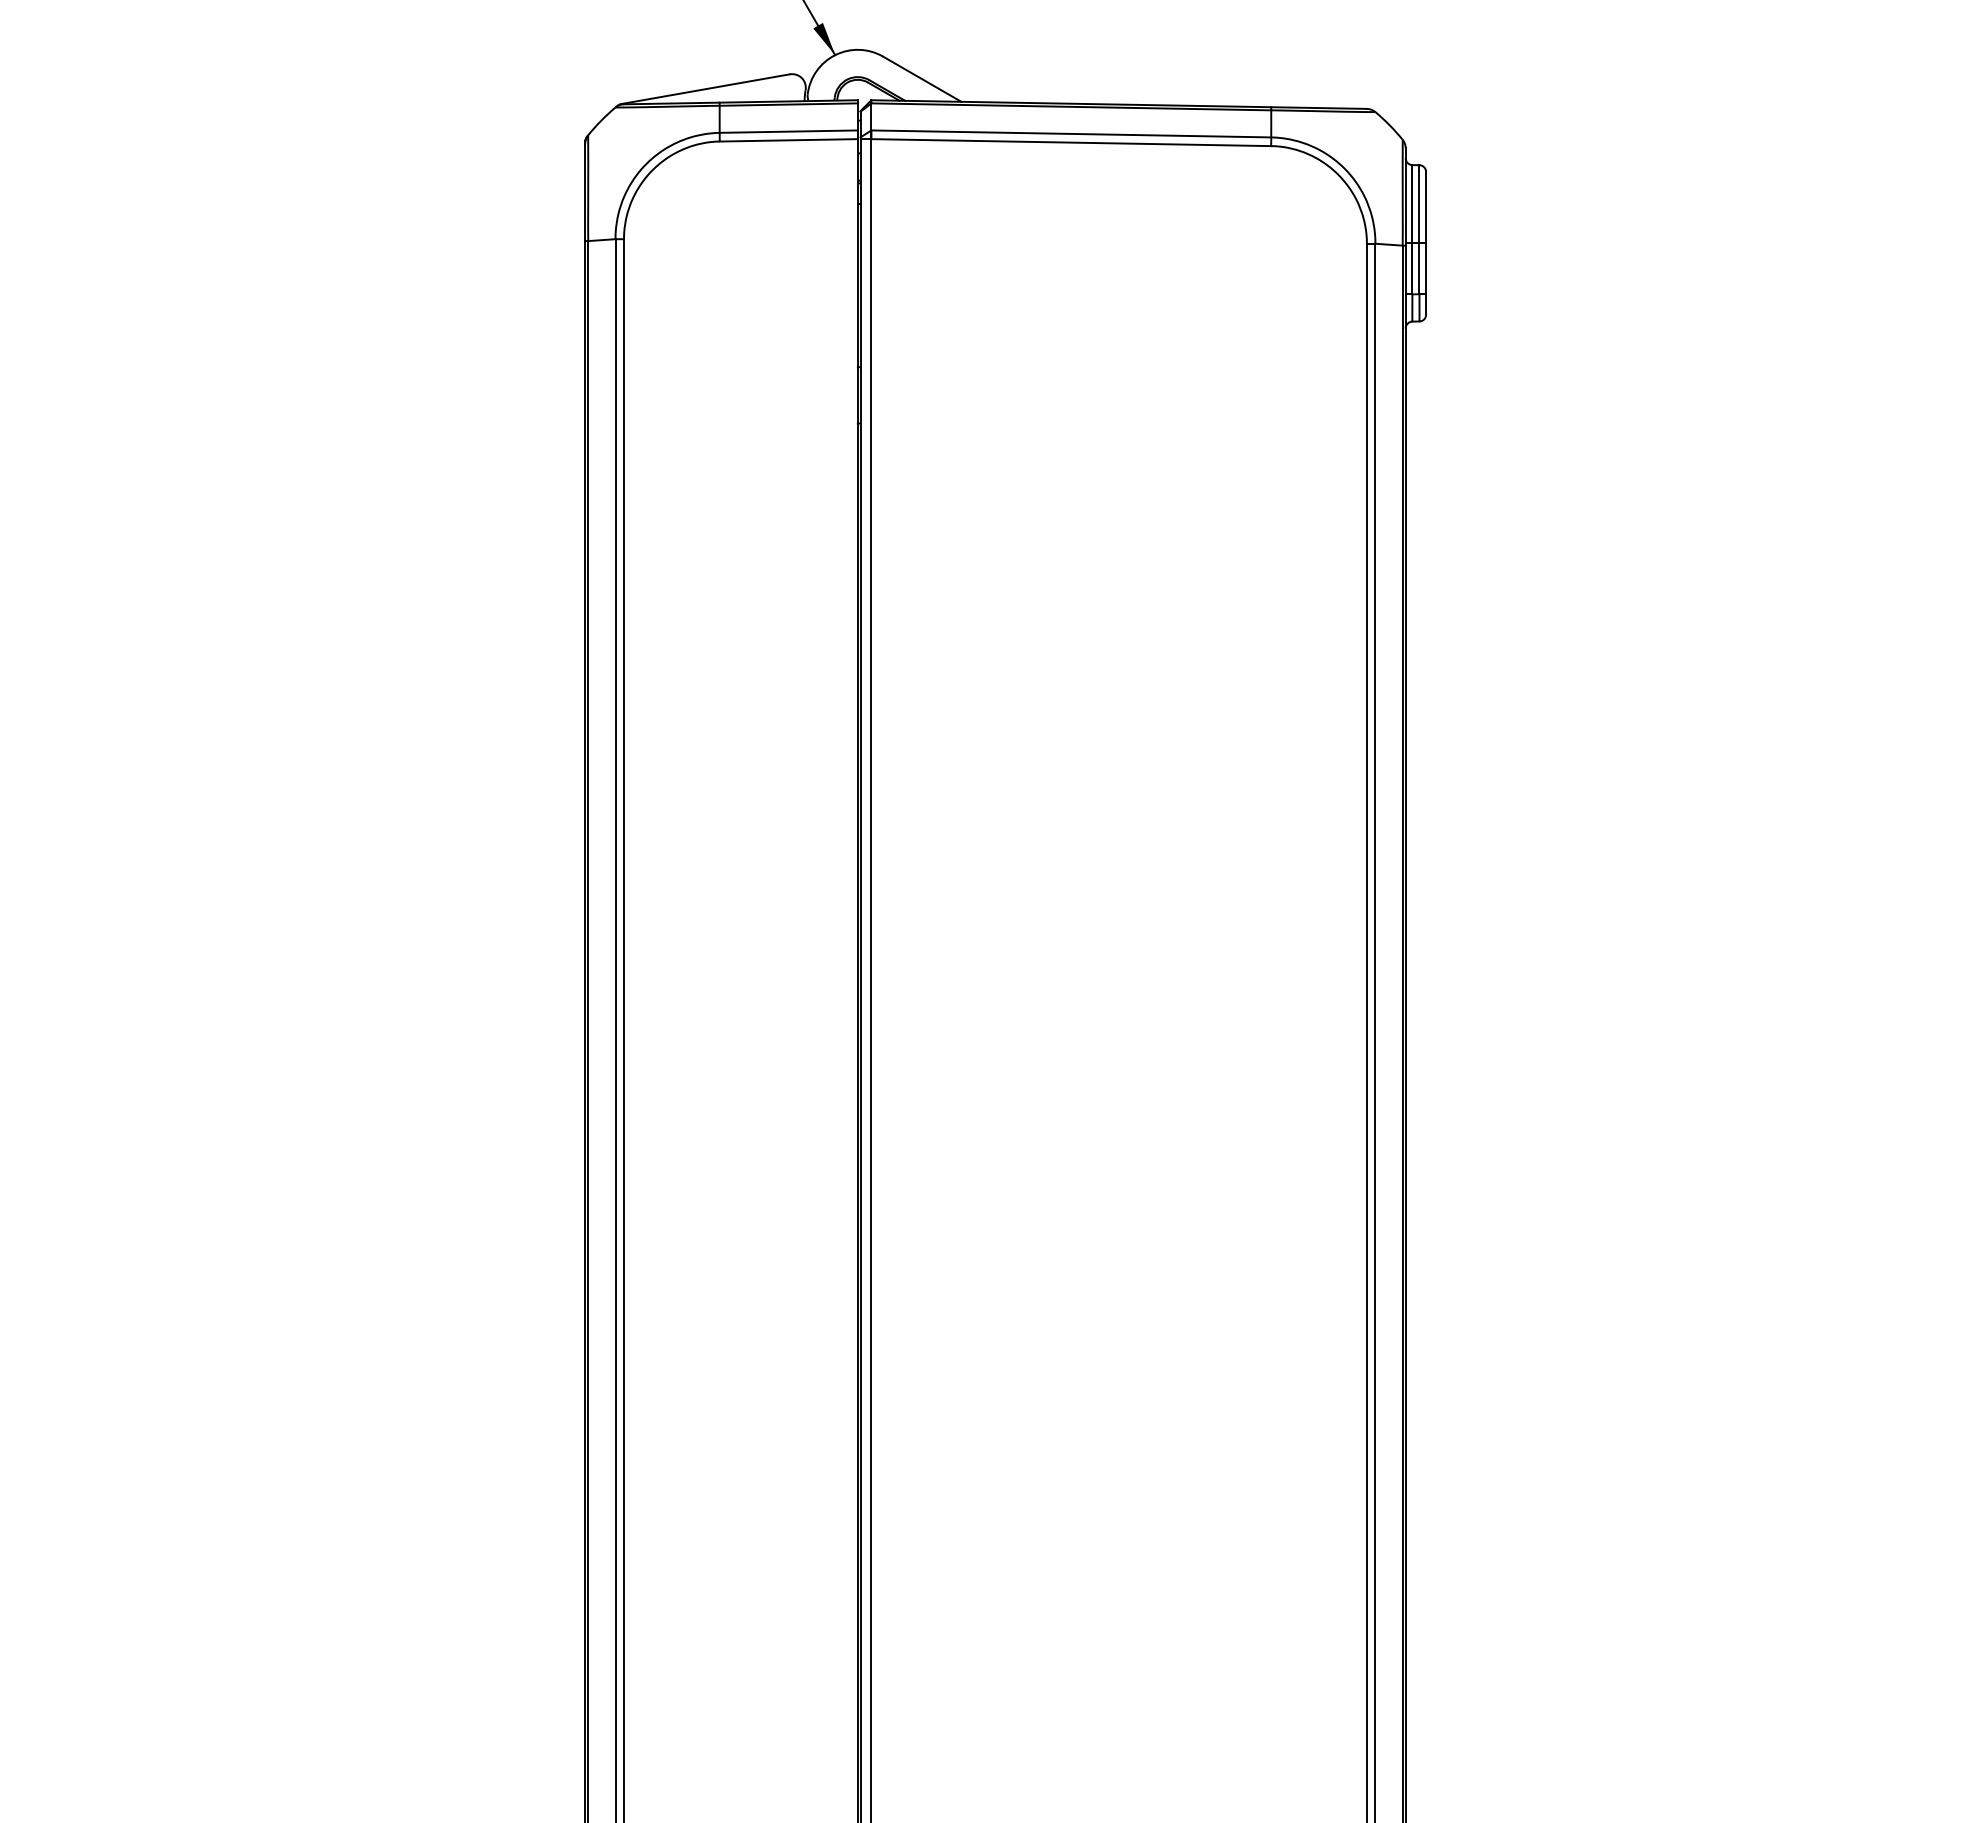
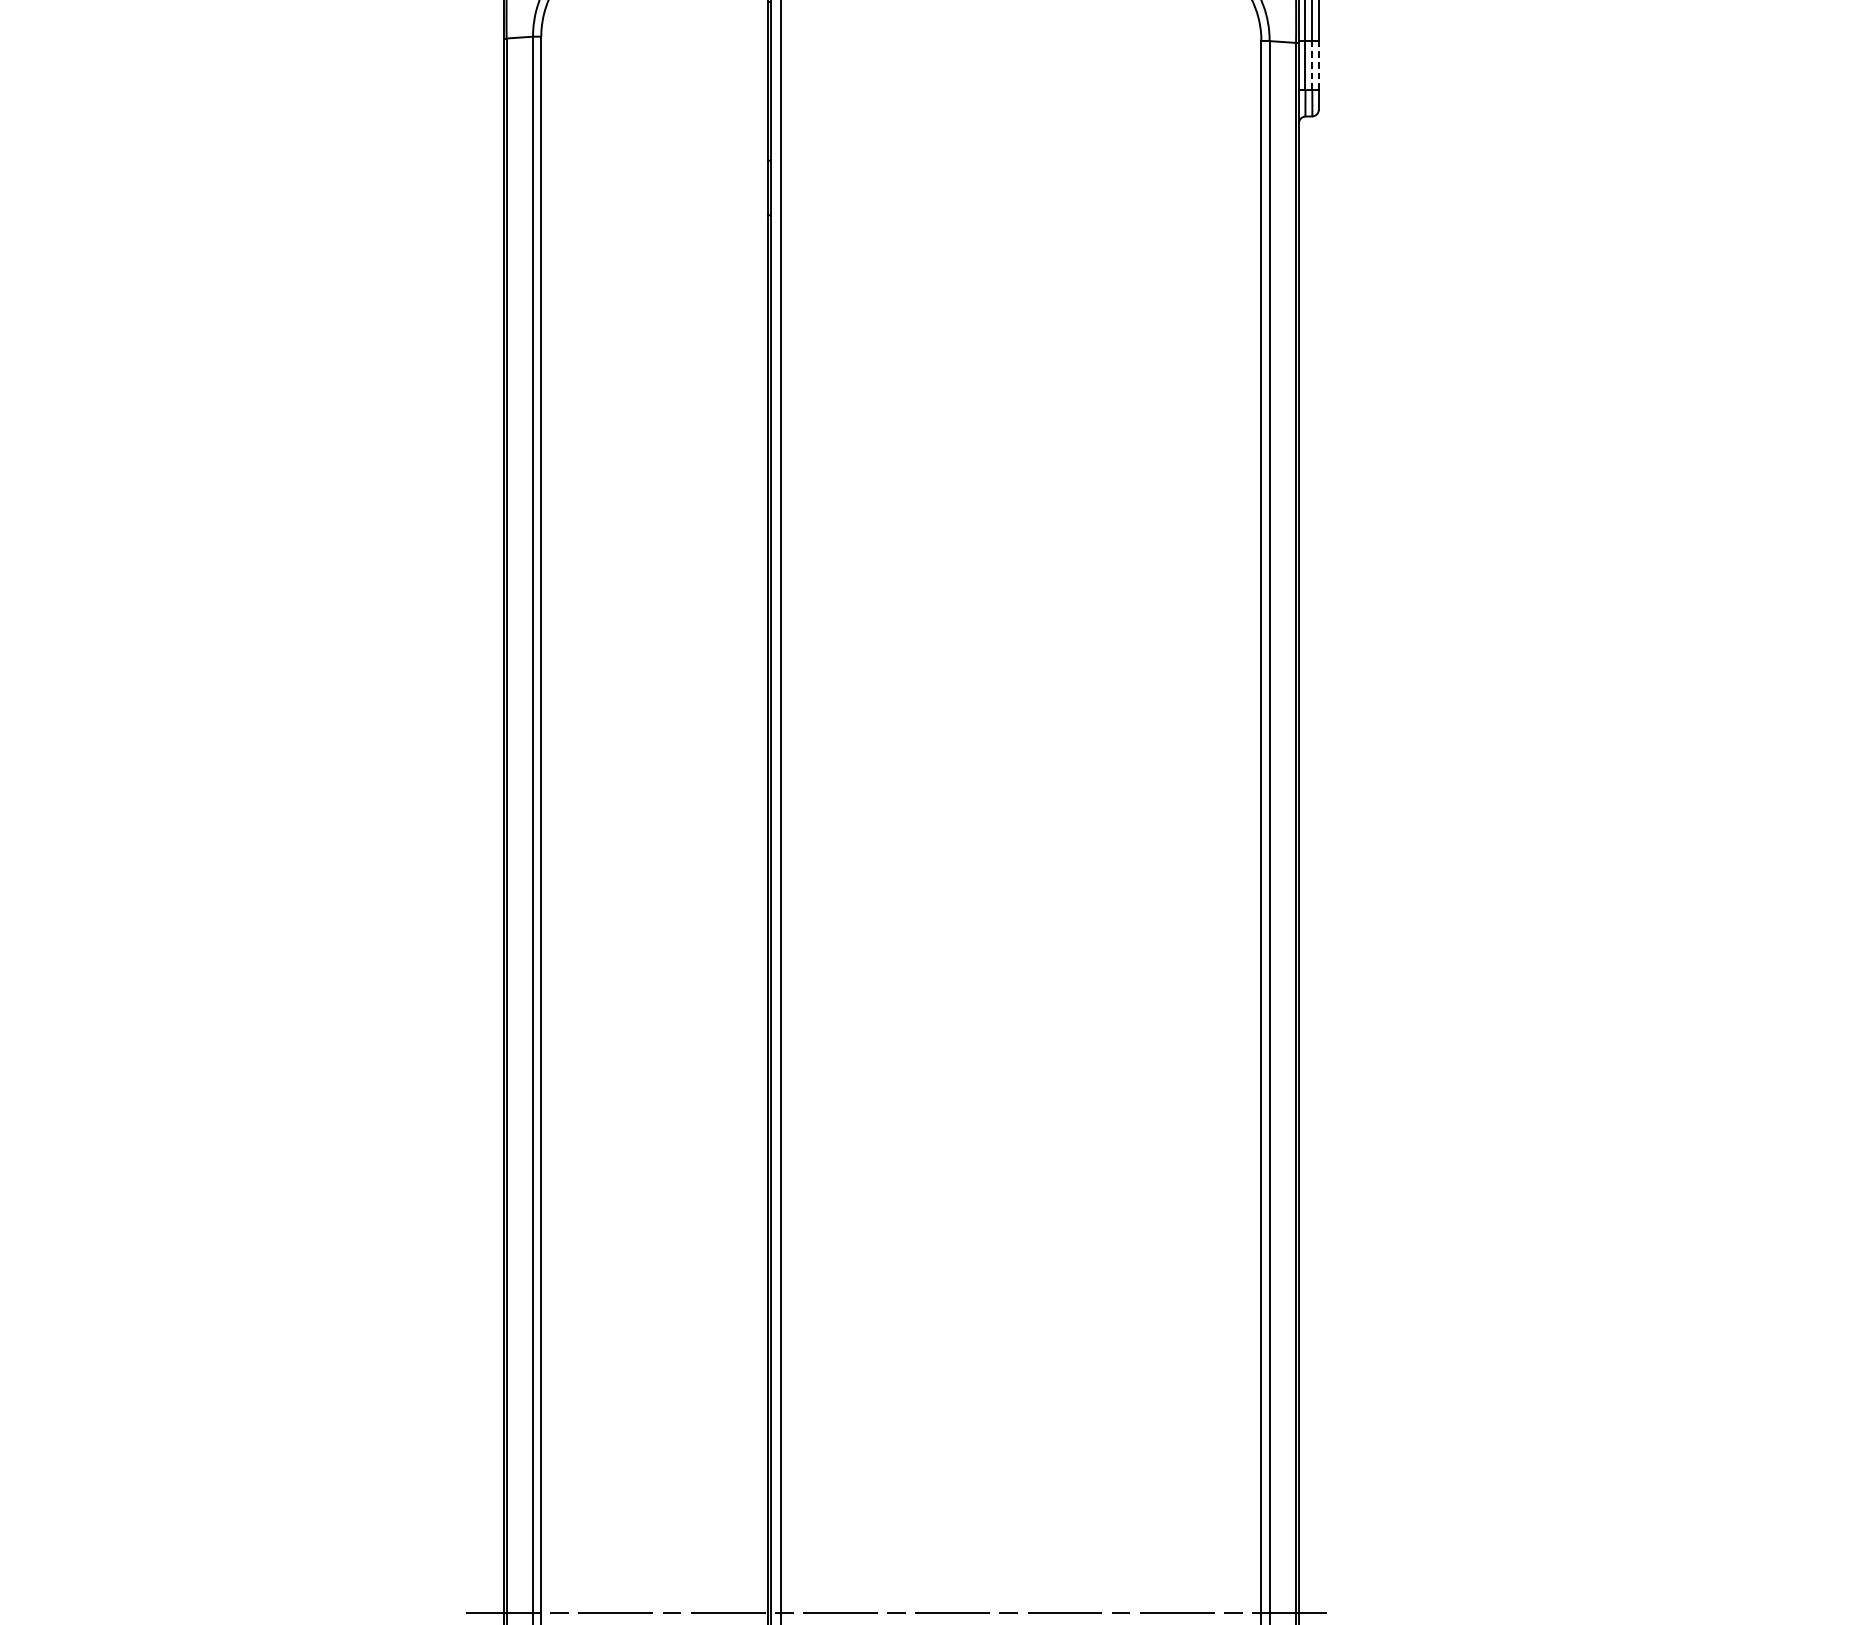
line: (1426, 268) -> (1319, 65), solid -> dashed
line: (1419, 269) -> (1312, 66), solid -> dashed

